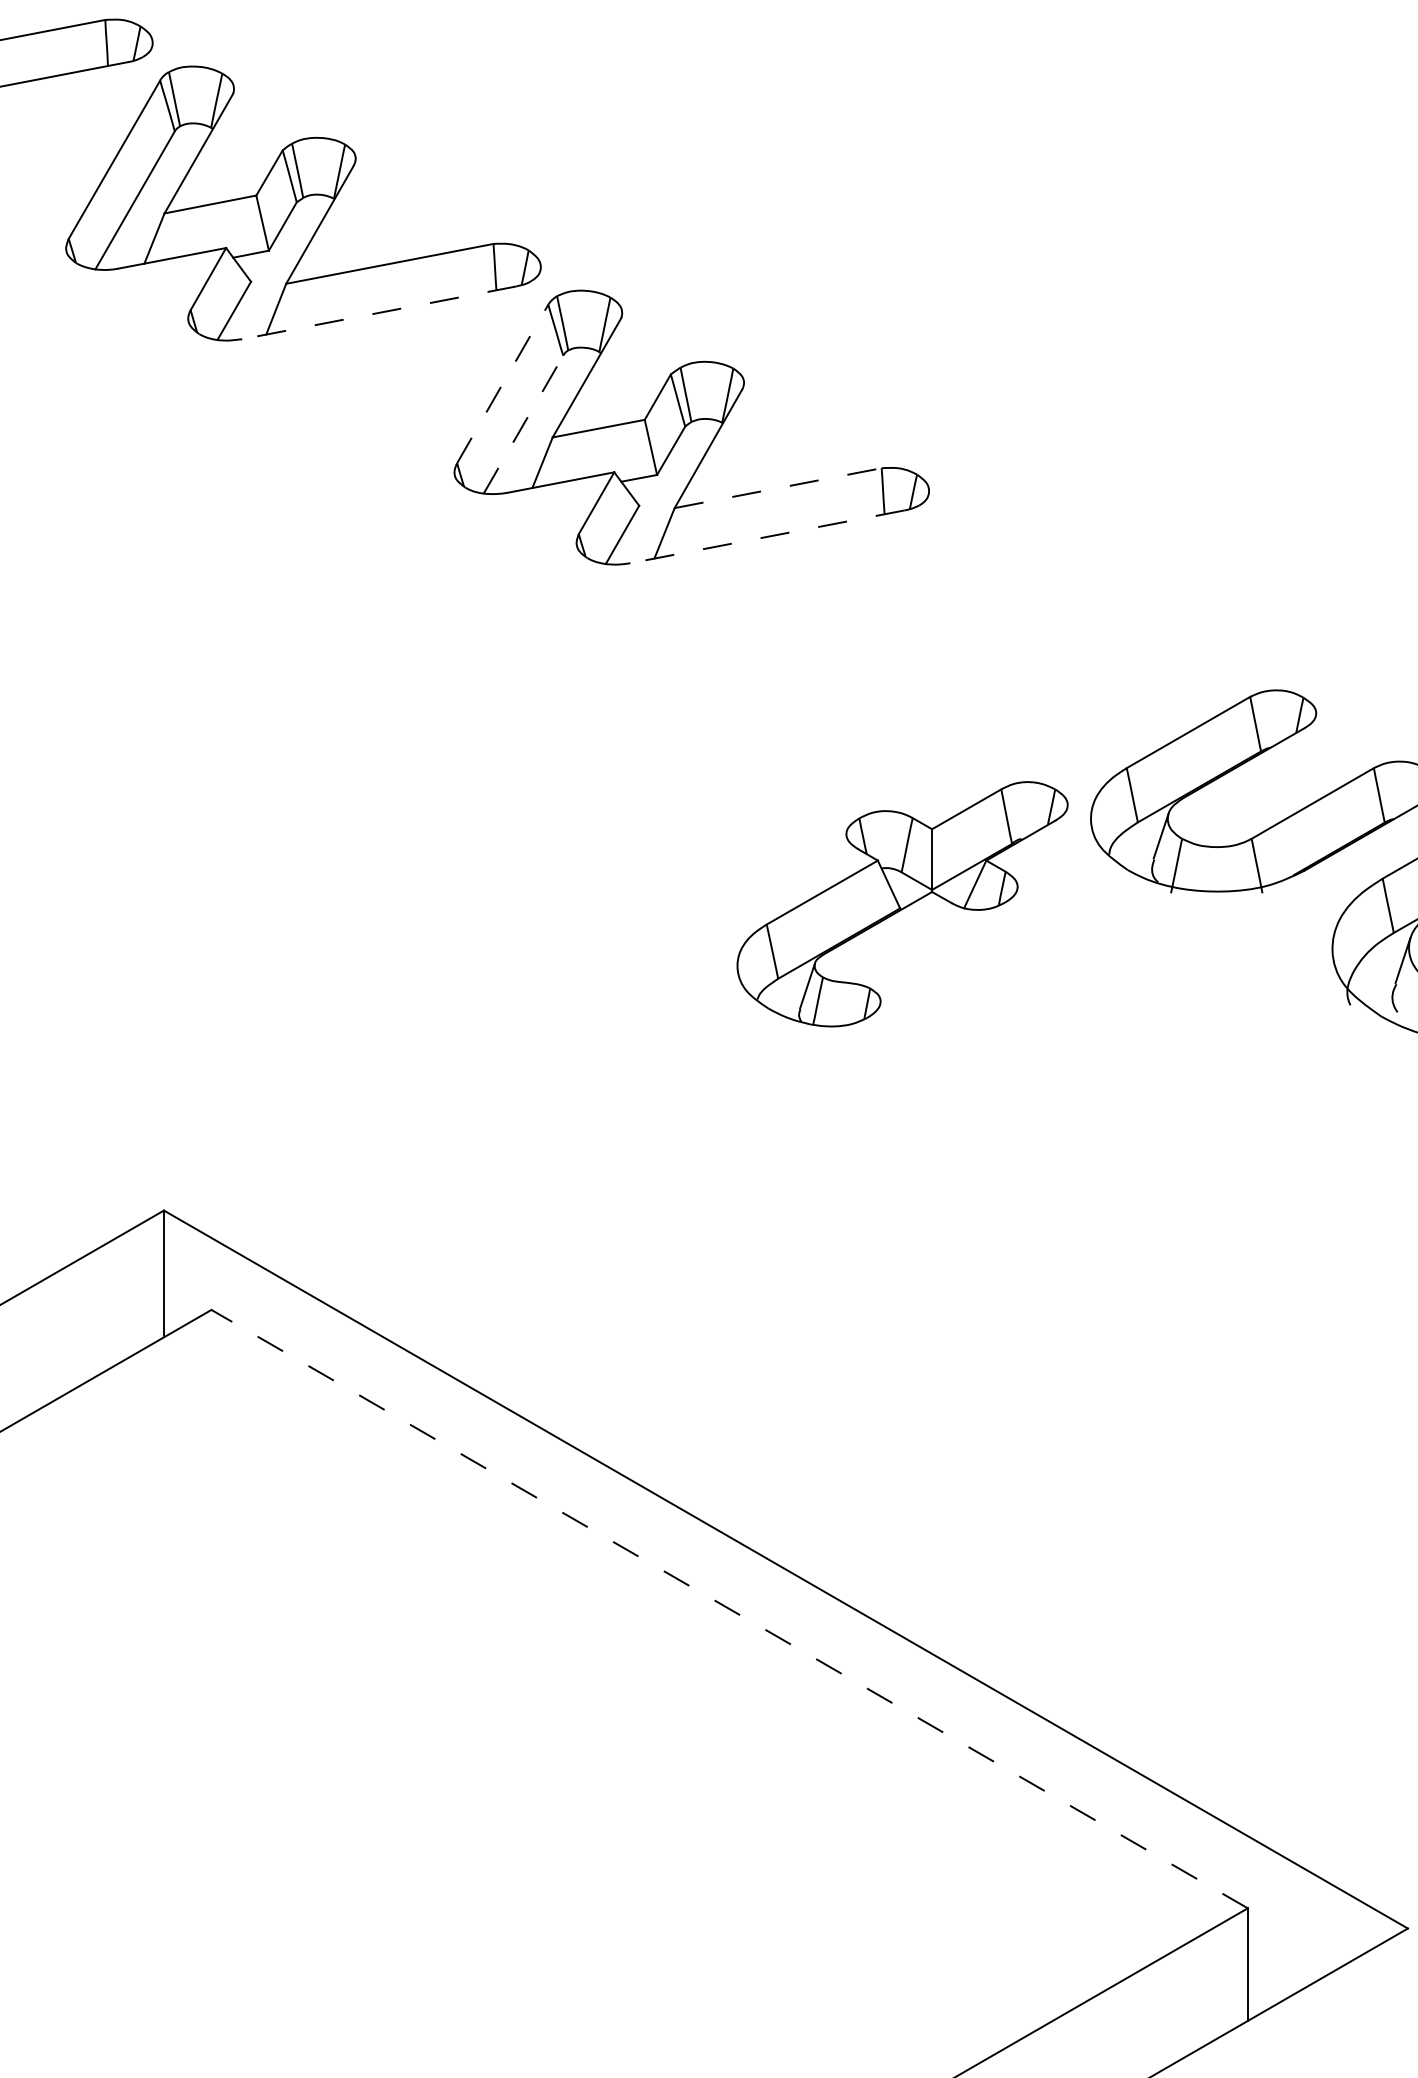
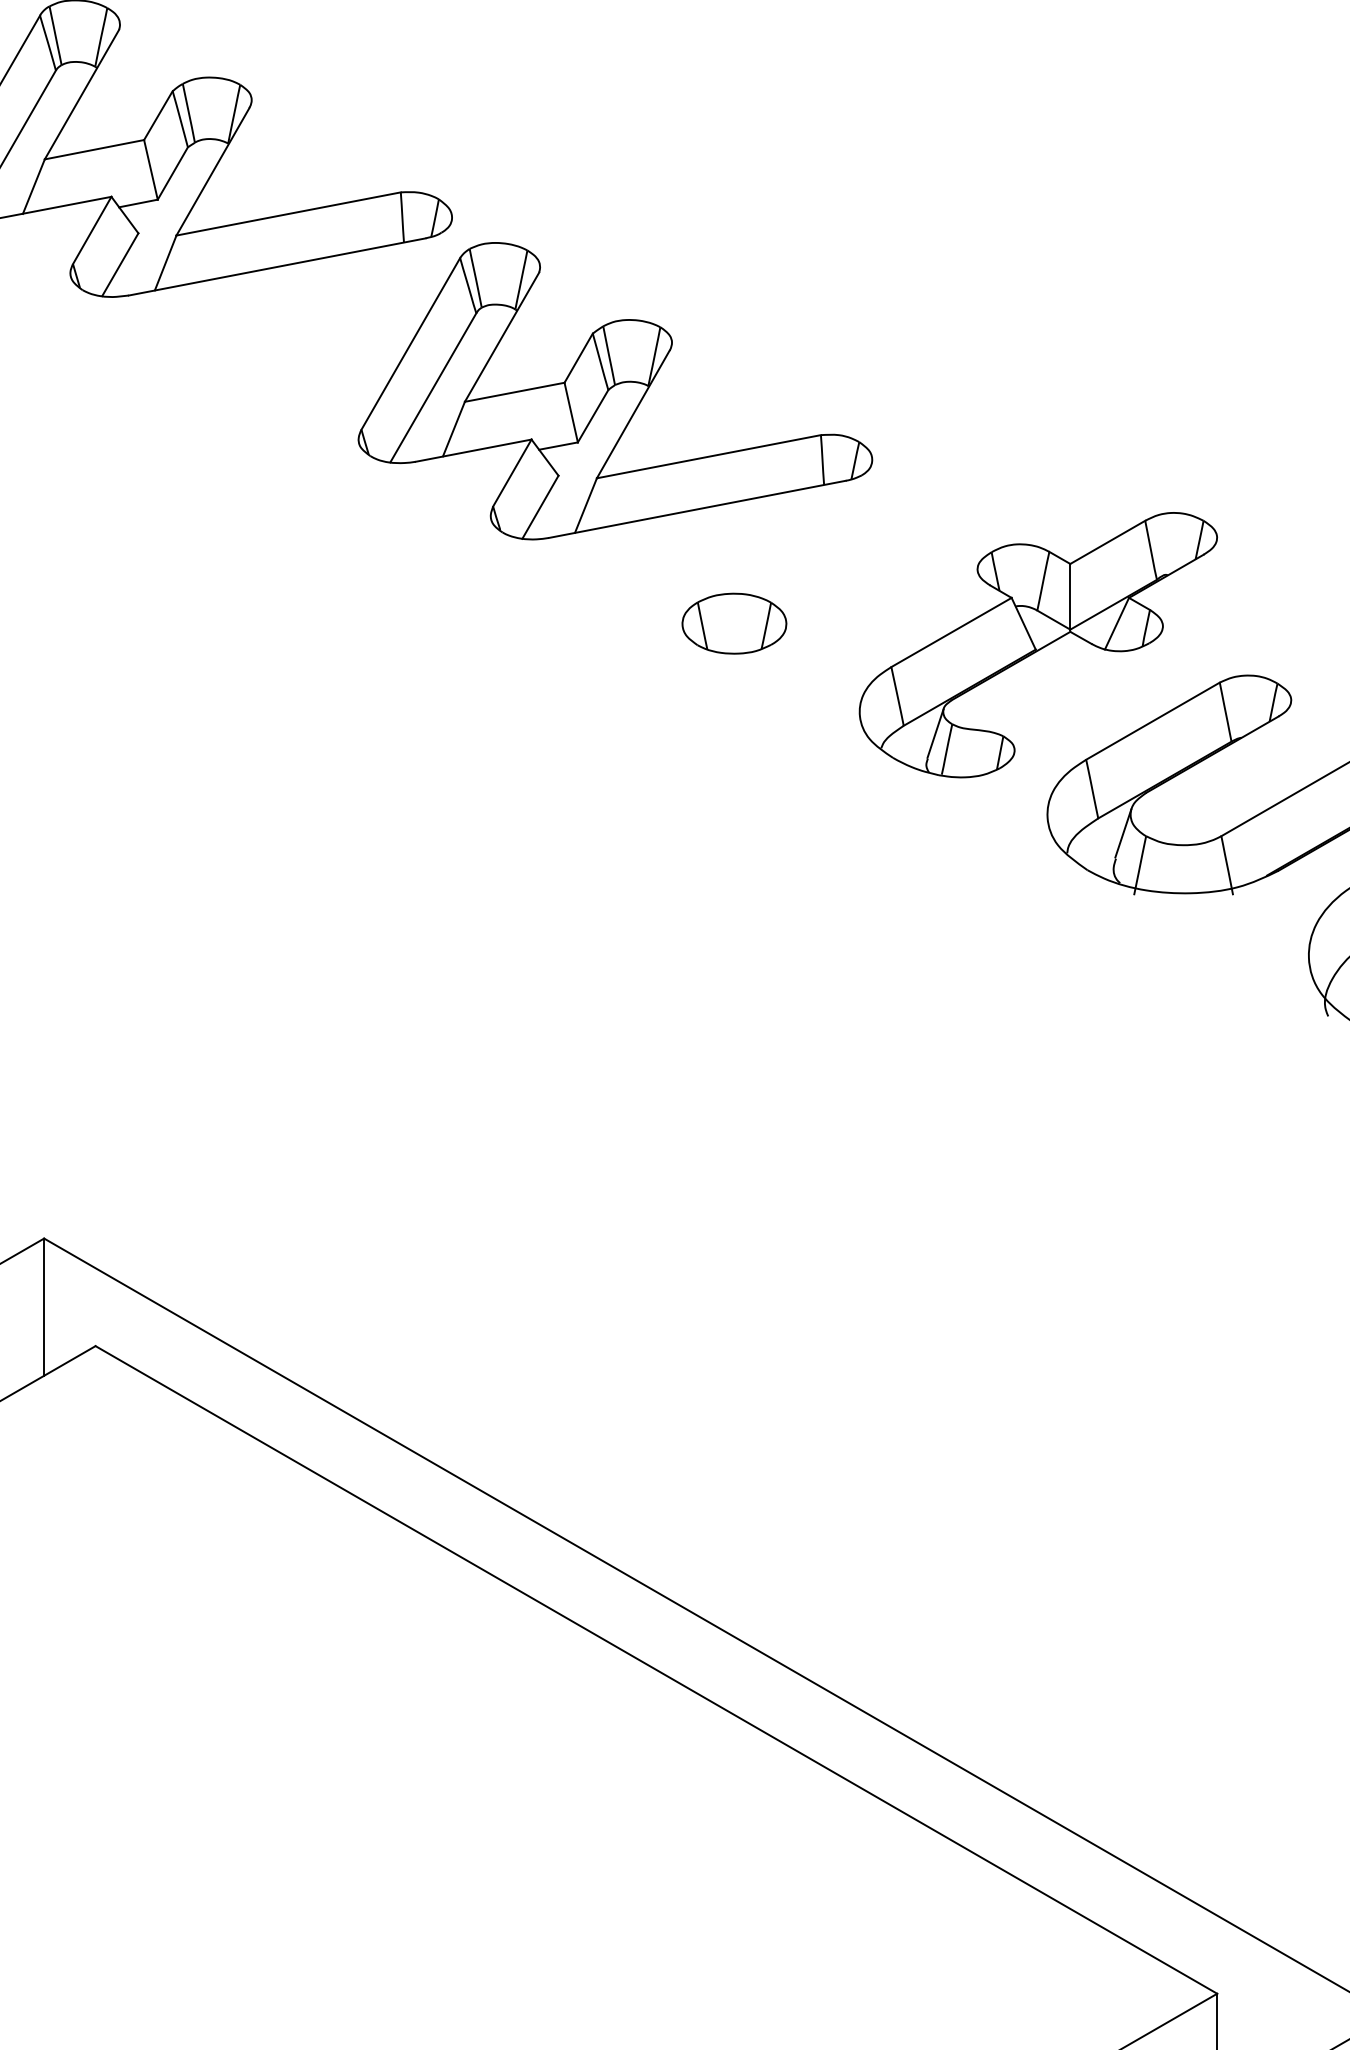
line: (379, 312) -> (277, 266), dashed -> solid
line: (502, 383) -> (410, 343), dashed -> solid
line: (523, 424) -> (433, 387), dashed -> solid
line: (778, 488) -> (709, 457), dashed -> solid
line: (767, 536) -> (697, 509), dashed -> solid
part: (801, 642) -> (734, 623), added
part: (902, 904) -> (1038, 645), moved
line: (729, 1608) -> (656, 1669), dashed -> solid

